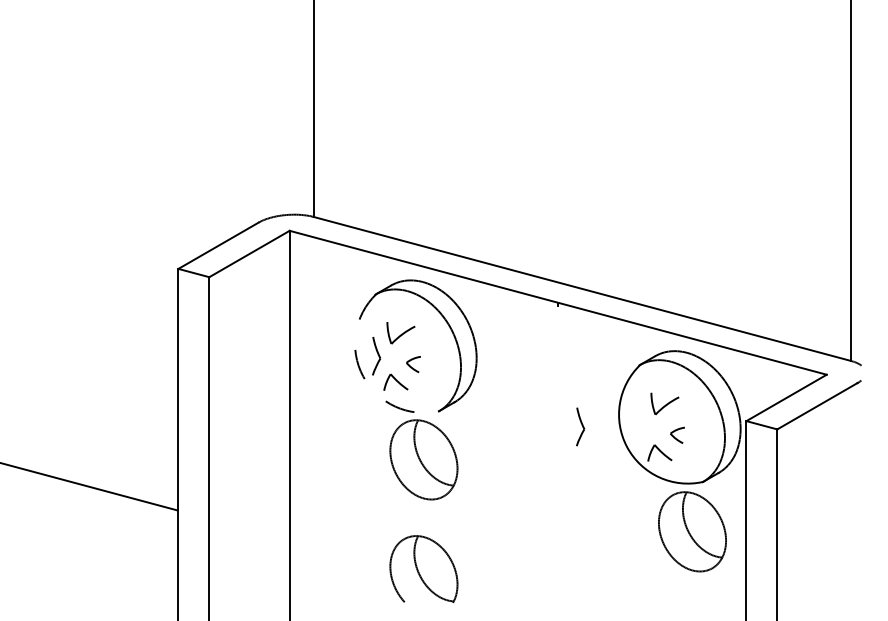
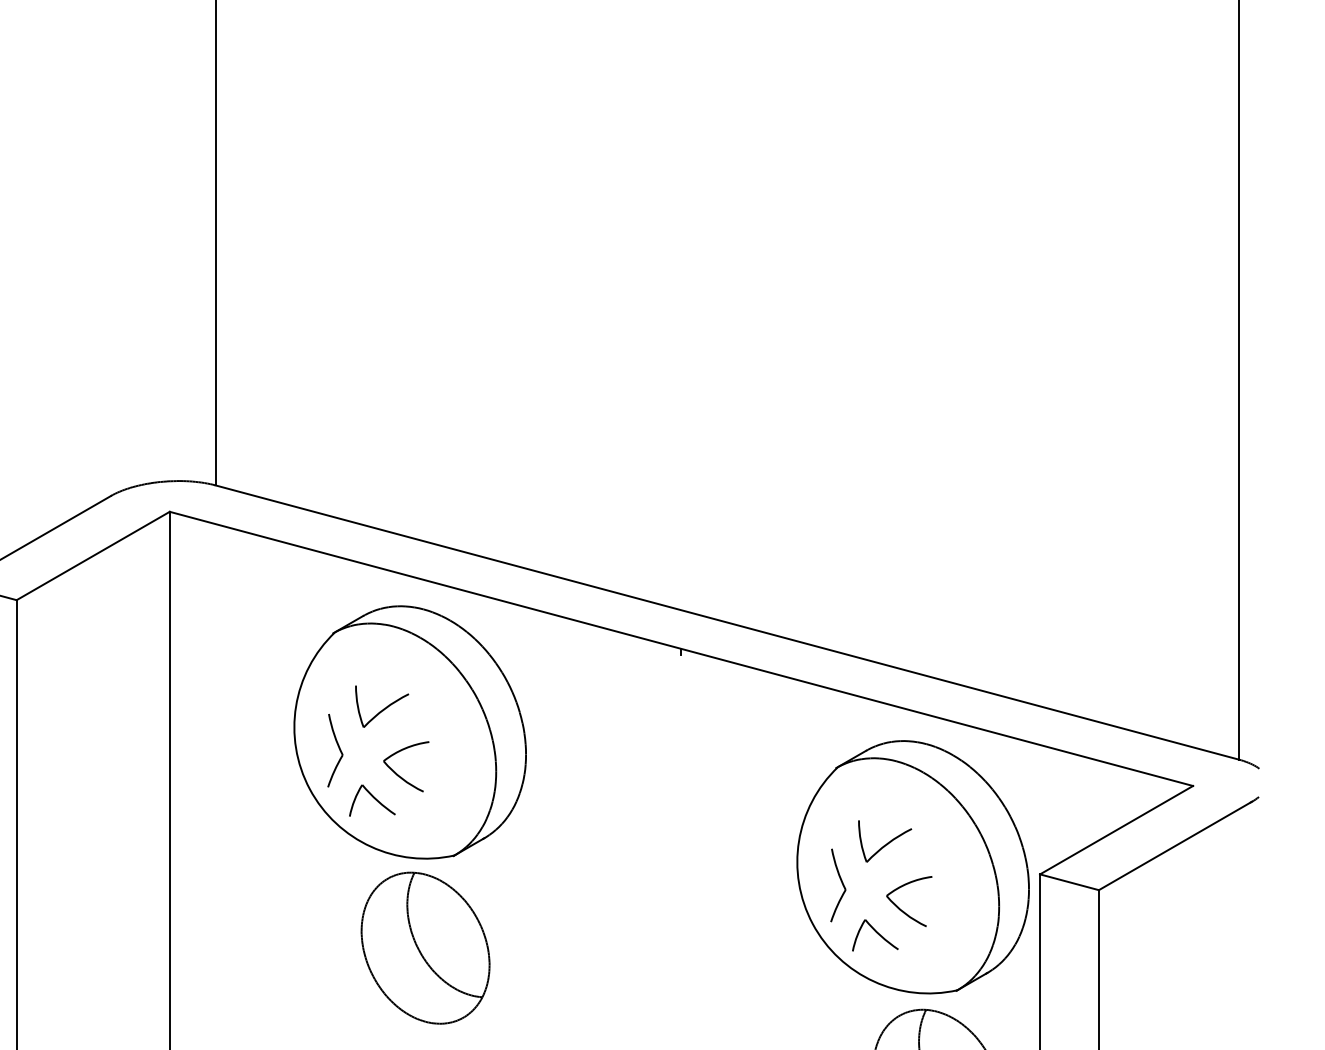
part: (413, 364) -> (405, 766), size x1.67
arc: (363, 376) -> (310, 789), dashed -> solid
part: (580, 426) -> (838, 884), moved
part: (677, 435) -> (908, 901), size x1.67

